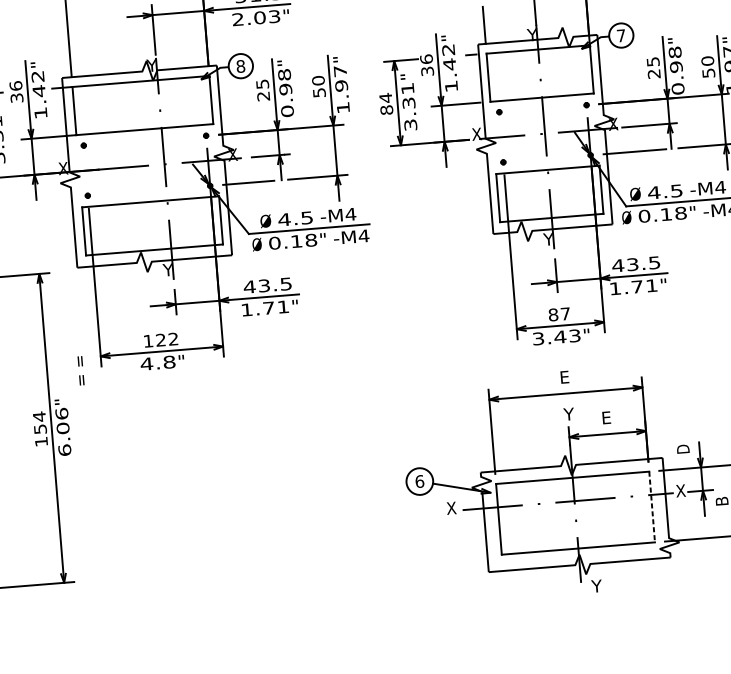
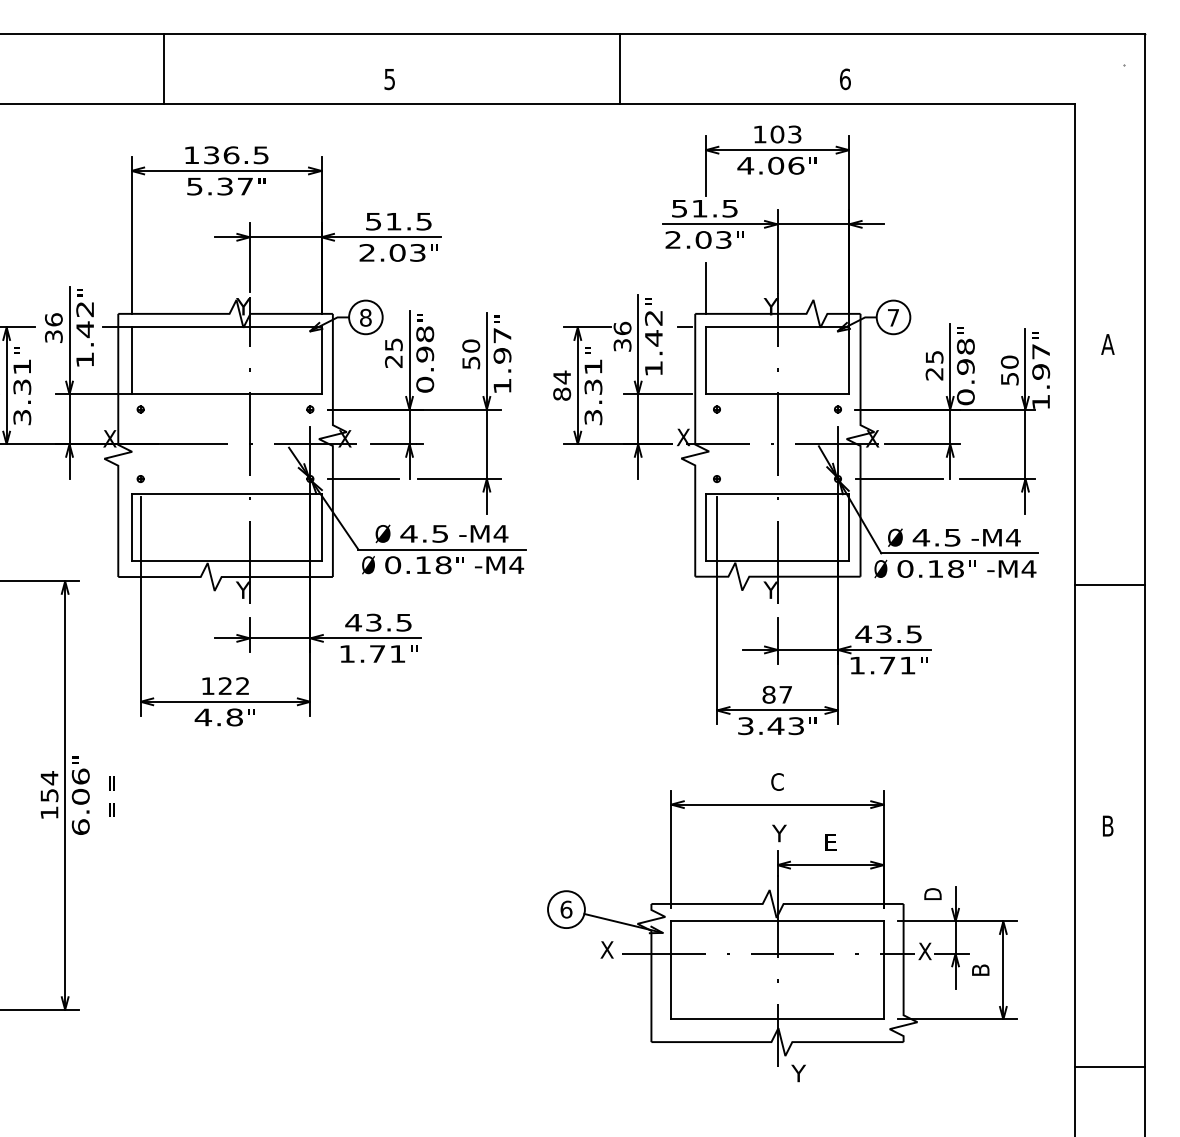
text: (80, 370) -> (111, 796), moved
text: (564, 376) -> (777, 781), E -> C
line: (651, 507) -> (883, 970), dashed -> solid

